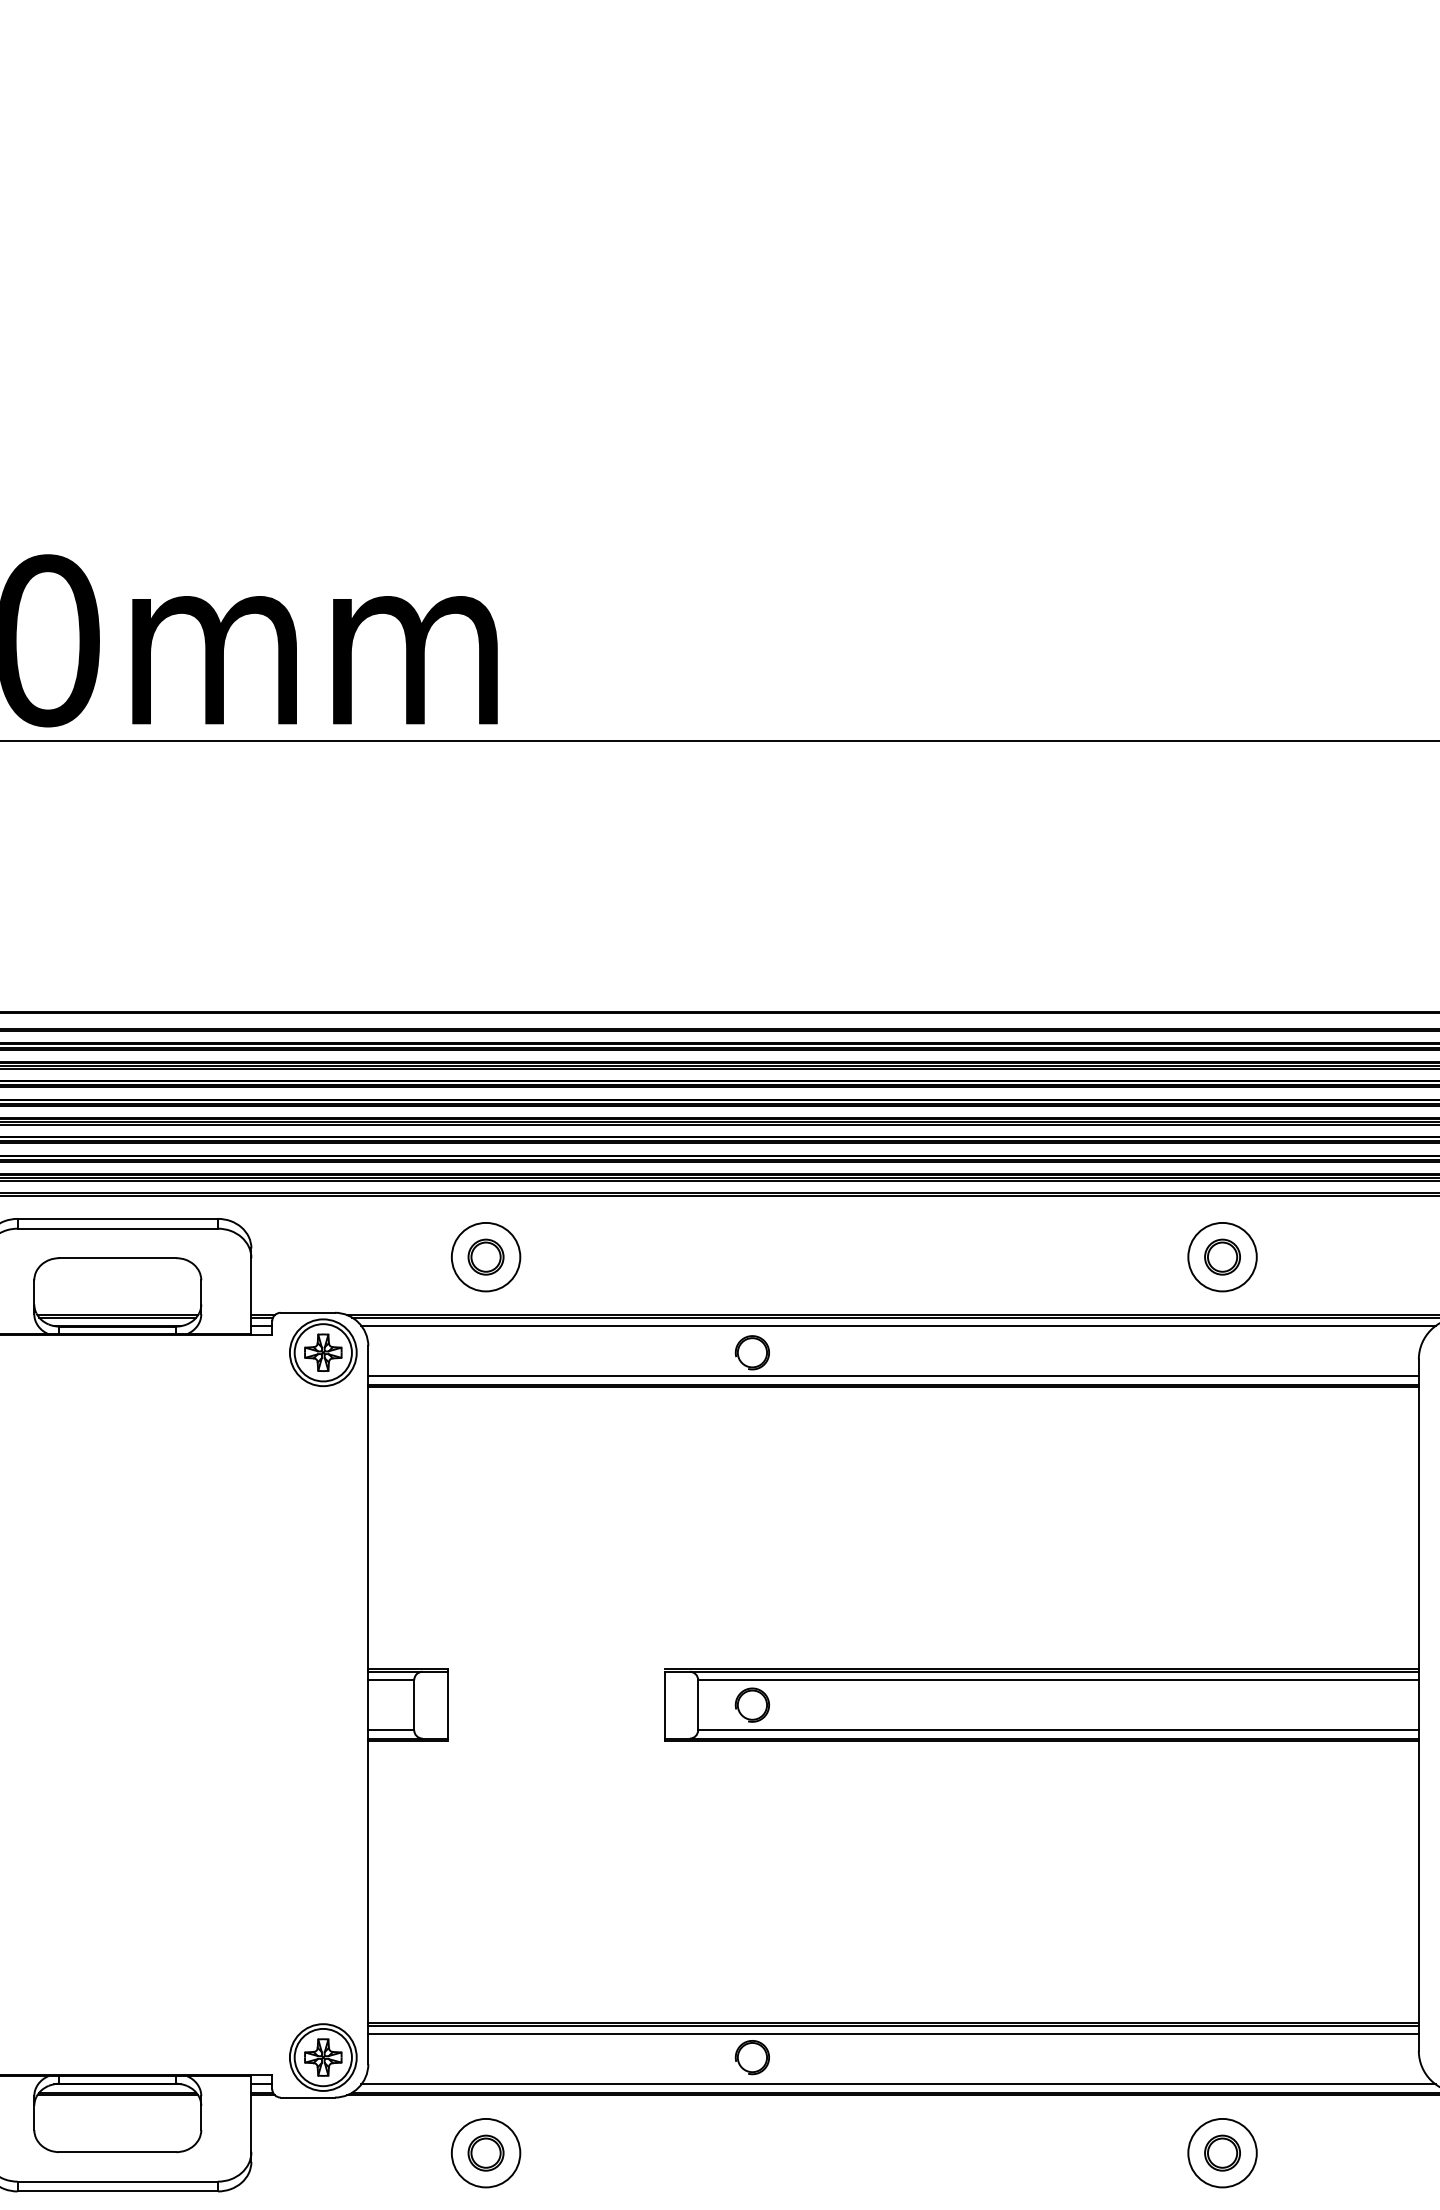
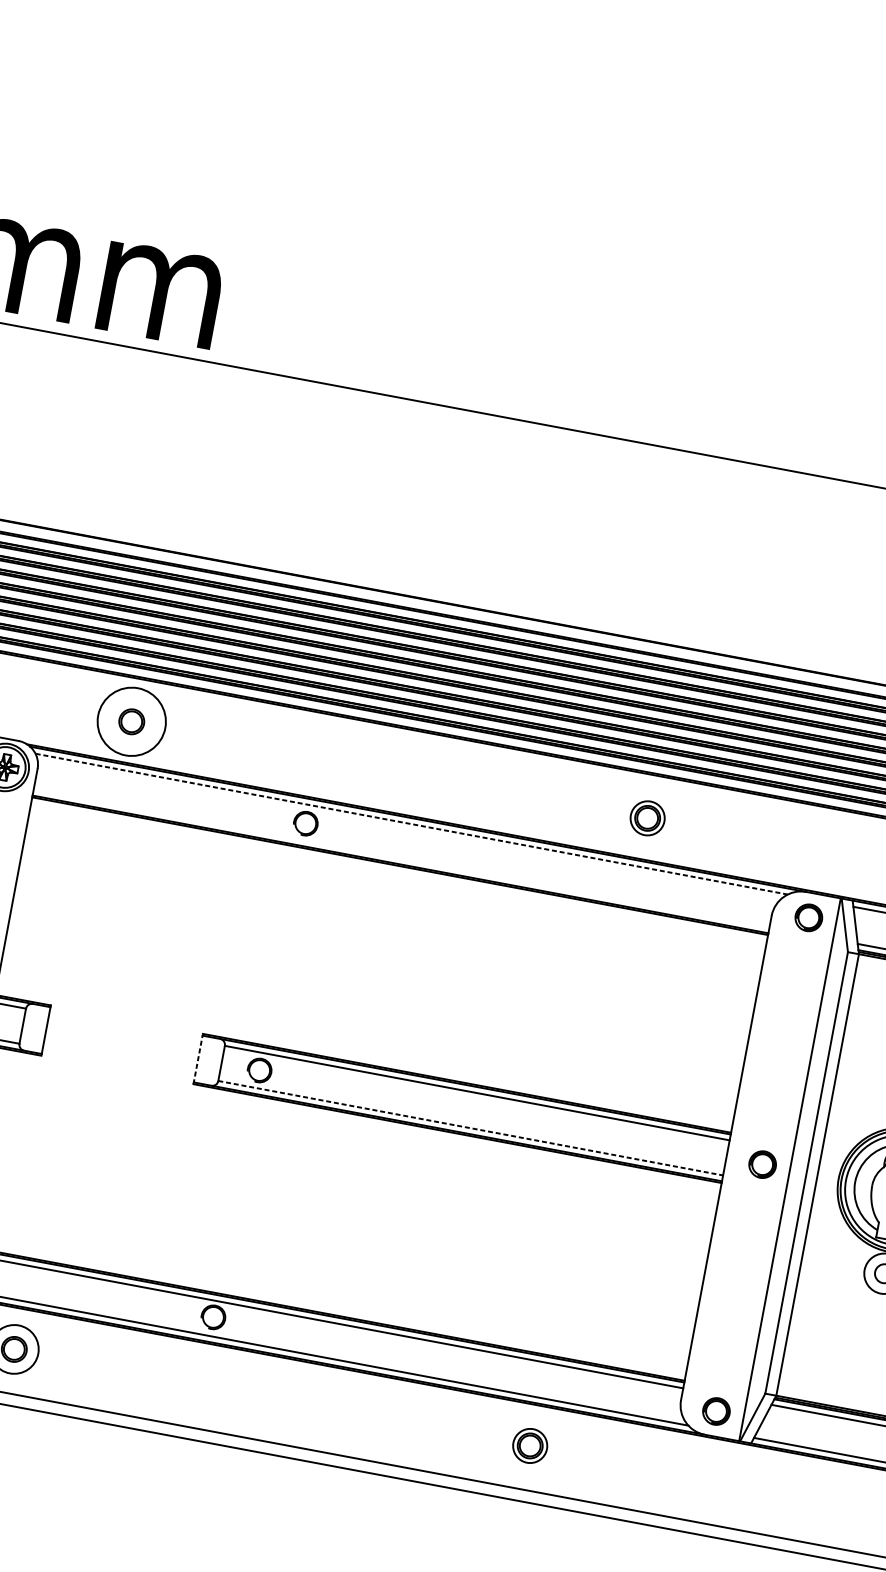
circle: (485, 1256) -> (131, 721), size x1.4
circle: (1222, 1256) -> (647, 817), size x0.7
line: (898, 1326) -> (411, 824), solid -> dashed
line: (893, 1376) -> (401, 858), removed
line: (664, 1706) -> (197, 1059), solid -> dashed
line: (1058, 1730) -> (470, 1128), solid -> dashed
circle: (1222, 2152) -> (530, 1445), size x0.7

